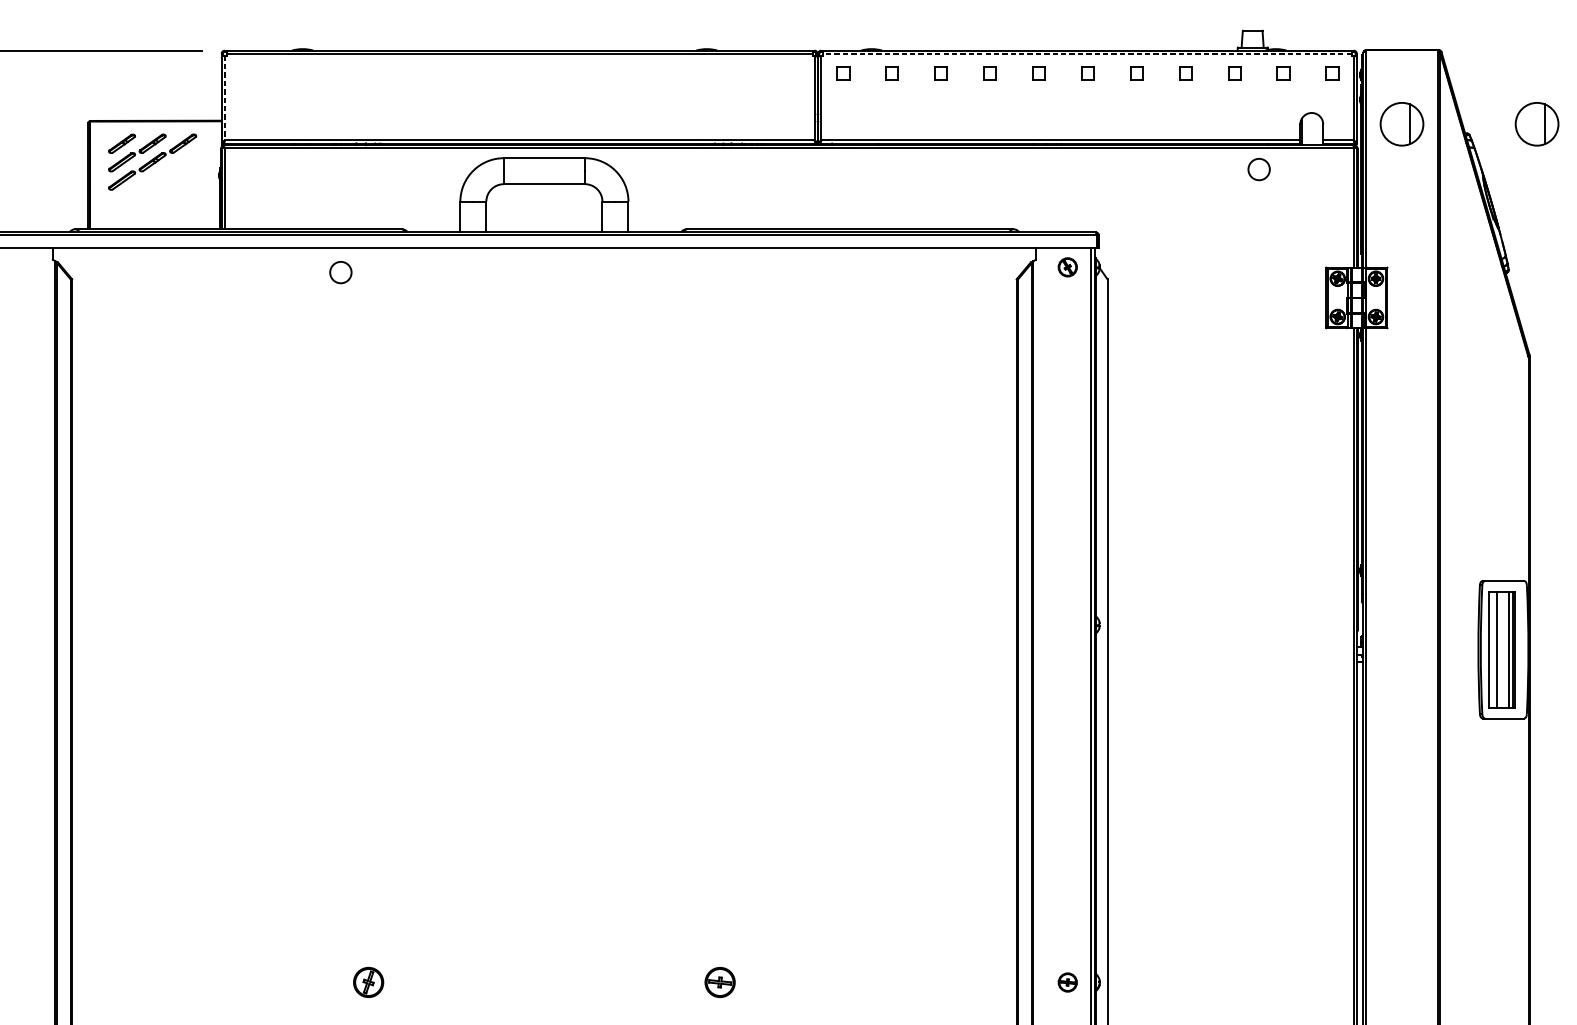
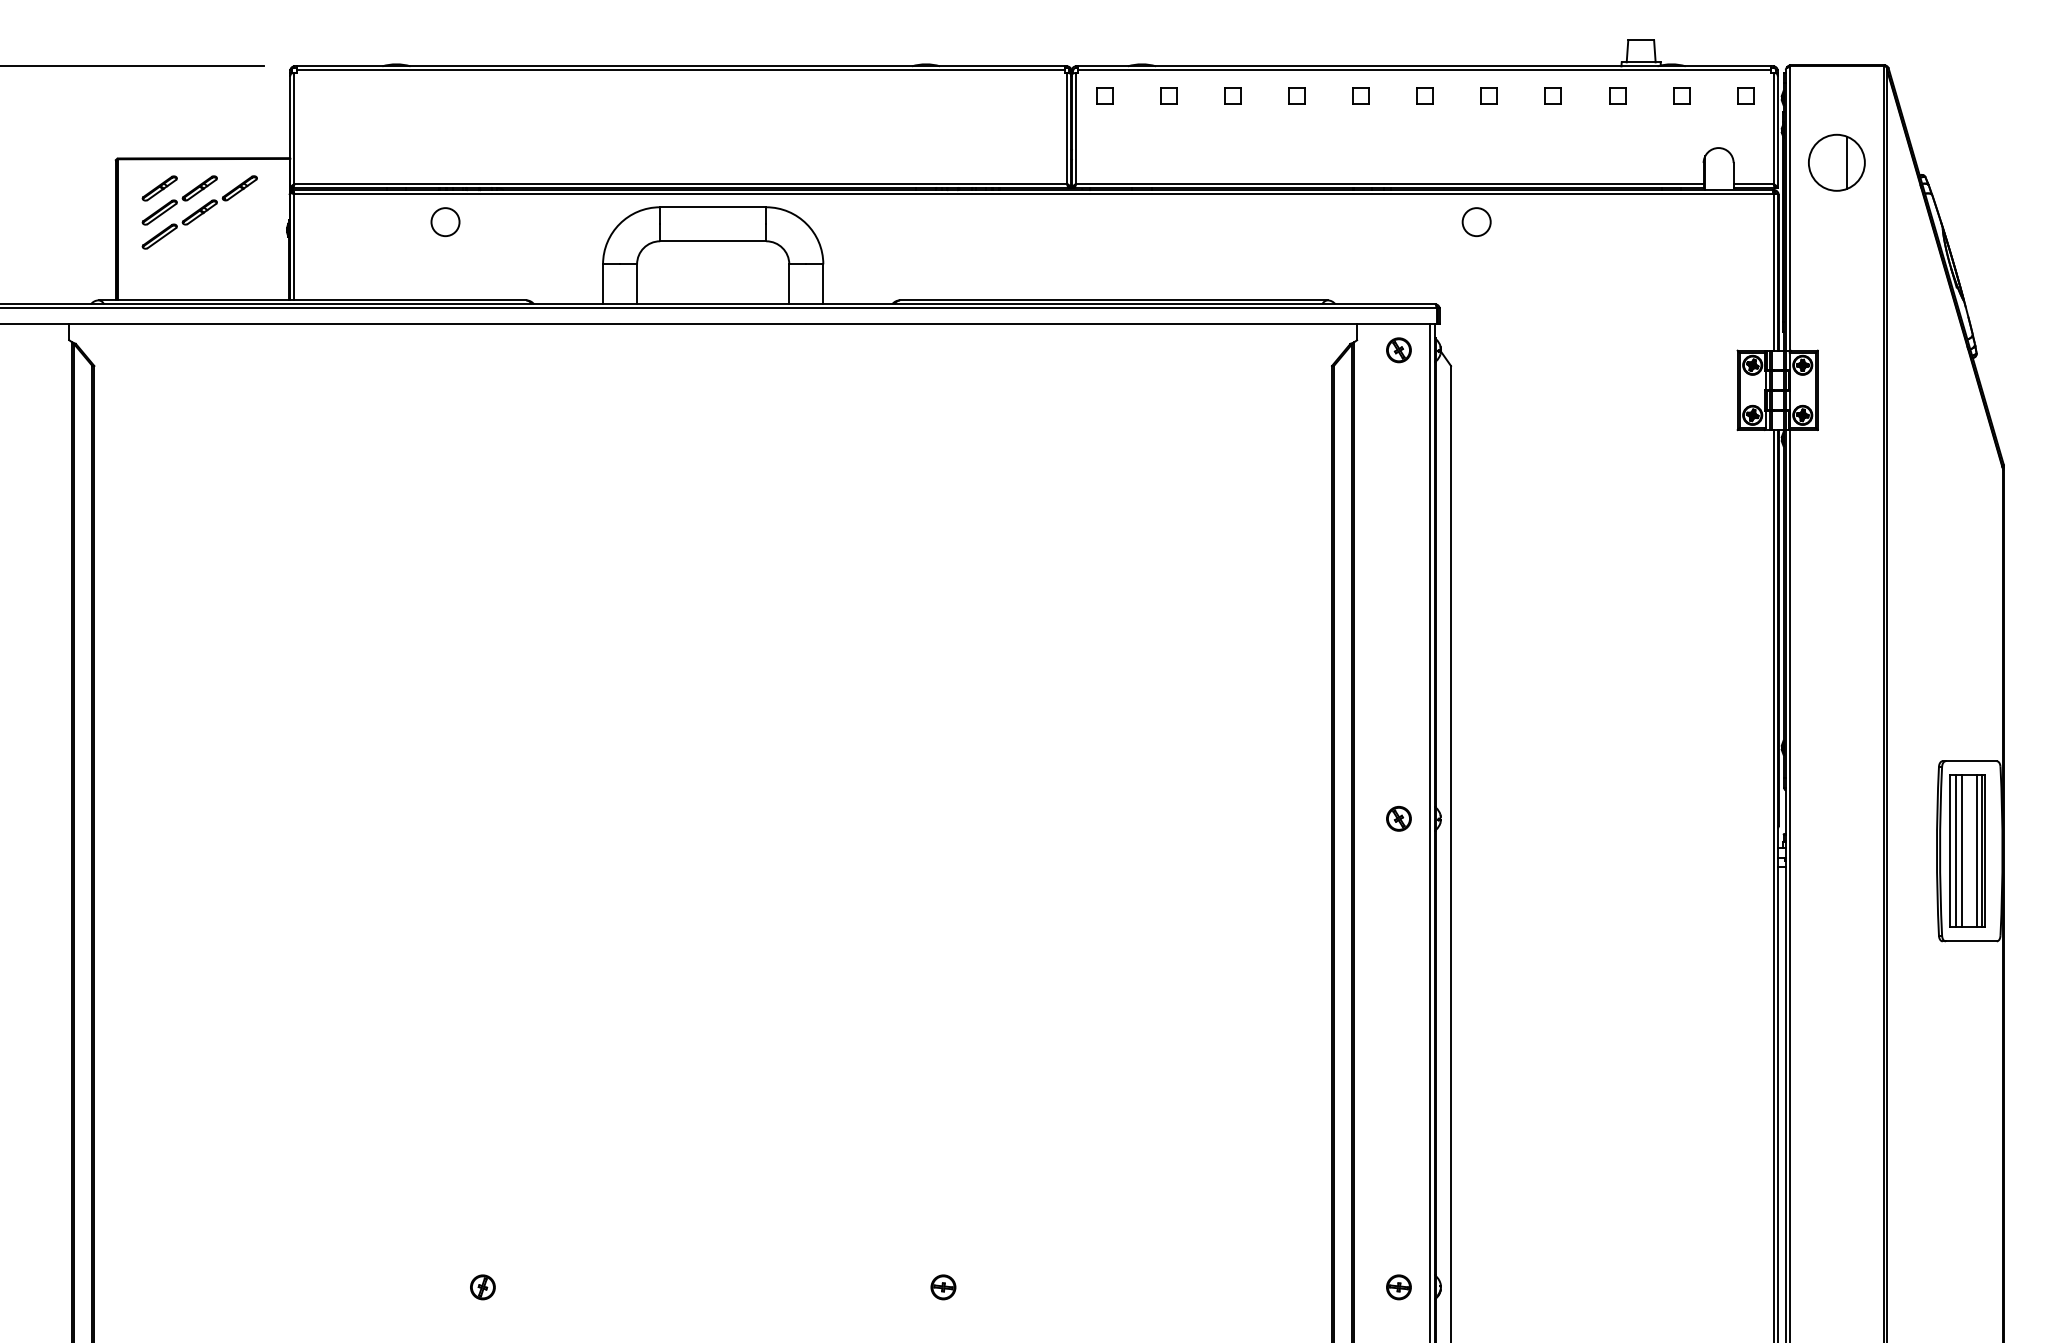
line: (1087, 53) -> (1424, 70), dashed -> solid
line: (224, 98) -> (294, 128), dashed -> solid
part: (1536, 124) -> (2013, 162), removed
circle: (1259, 169) -> (1476, 222), moved
circle: (340, 272) -> (445, 222), moved
part: (1067, 624) -> (1398, 818), added
line: (1492, 649) -> (1955, 851), added
part: (368, 982) -> (482, 1287), size x0.62
part: (720, 982) -> (943, 1287), size x0.62

